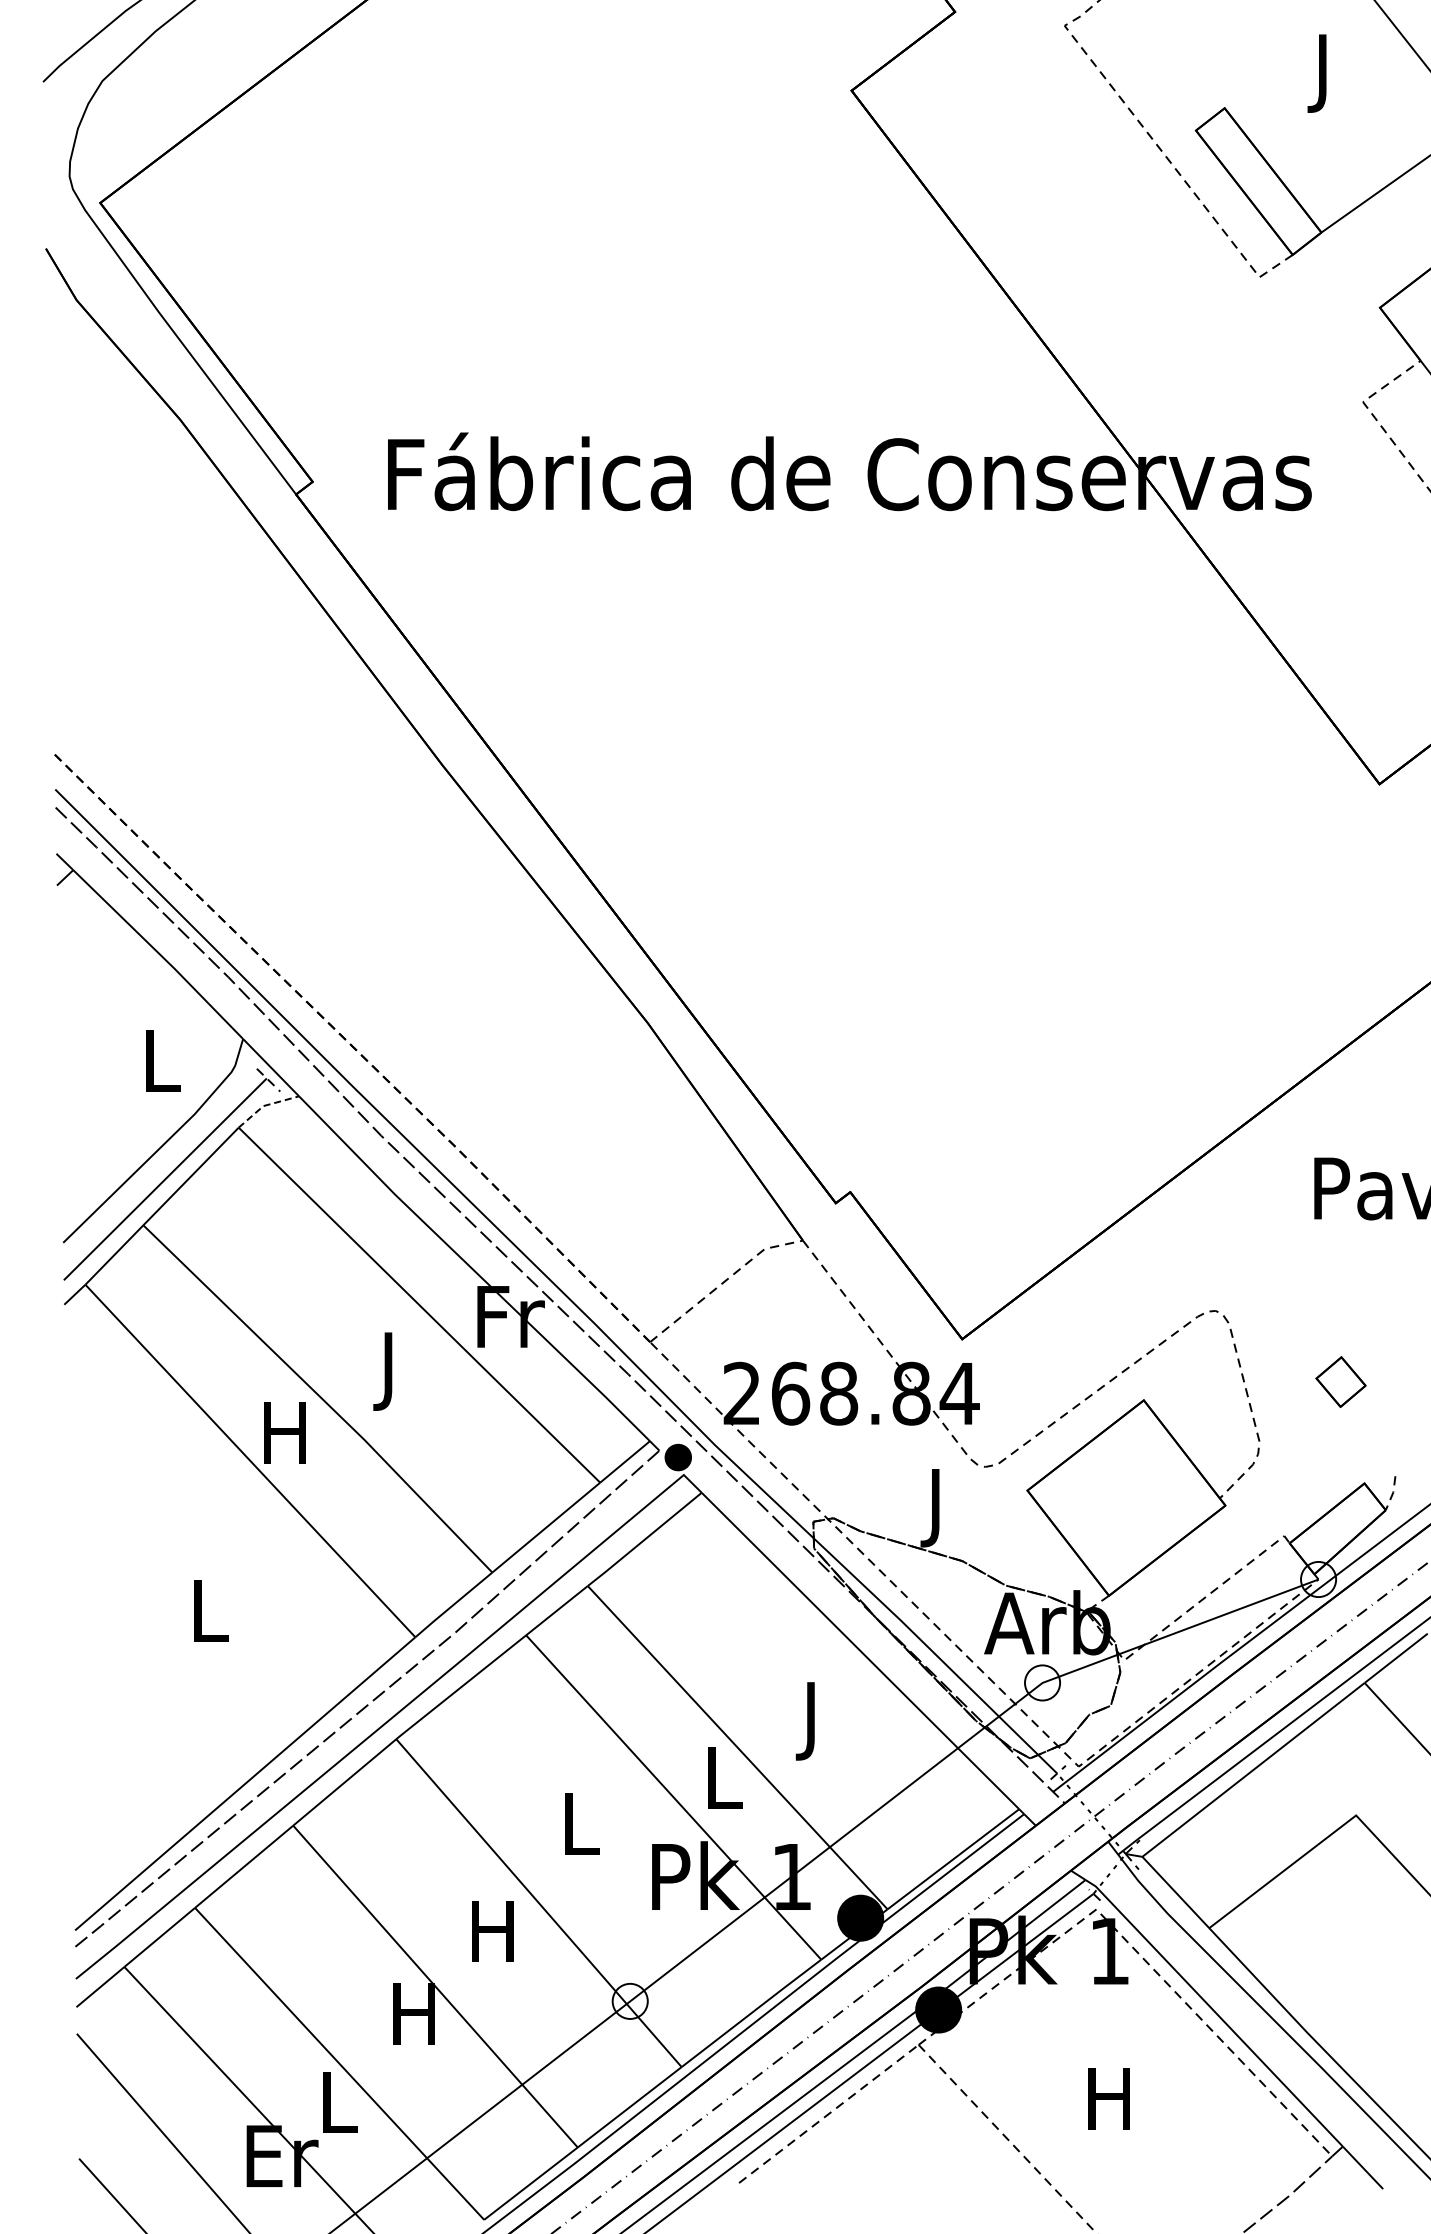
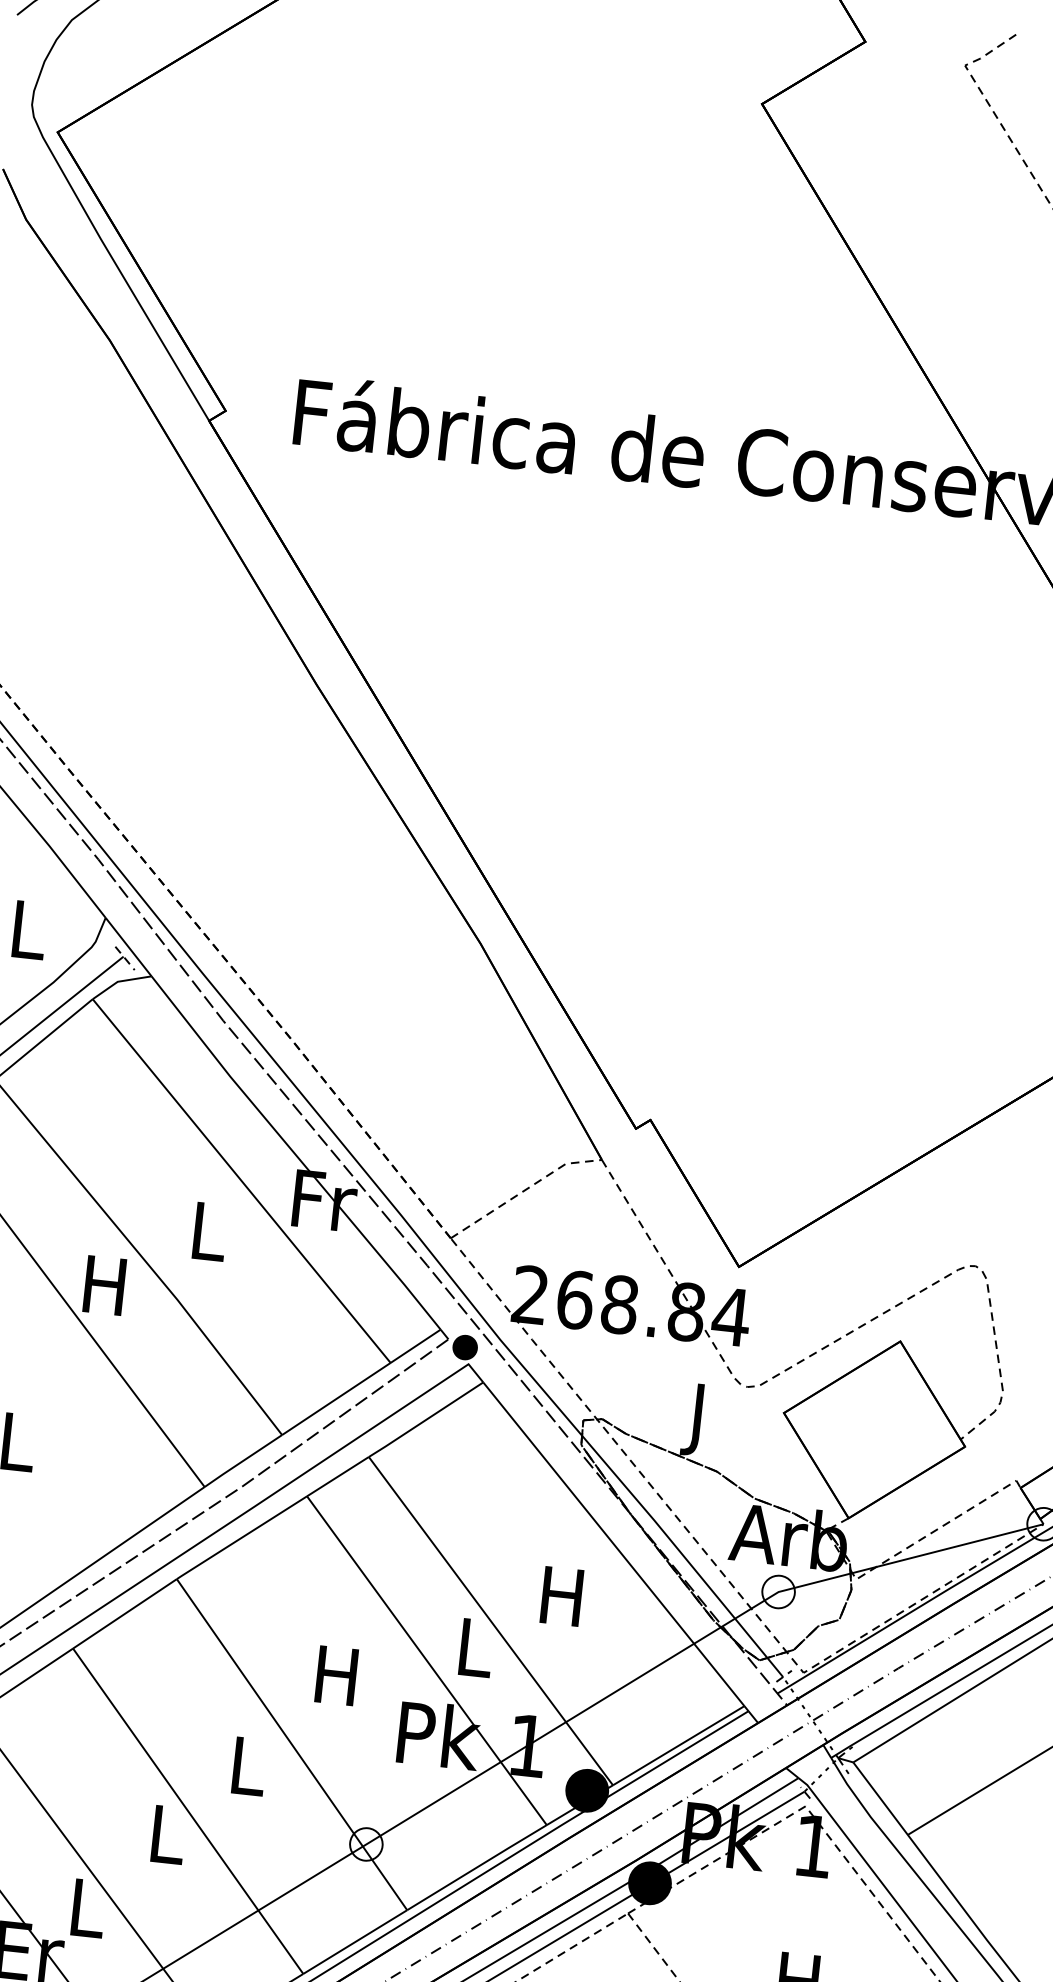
line: (265, 1105) -> (119, 981), dashed -> solid
text: (390, 1371) -> (208, 1239), J -> L
text: (810, 1721) -> (560, 1604), J -> H
text: (578, 1823) -> (336, 1675), L -> H
text: (492, 1931) -> (246, 1766), H -> L
text: (413, 2013) -> (165, 1833), H -> L

